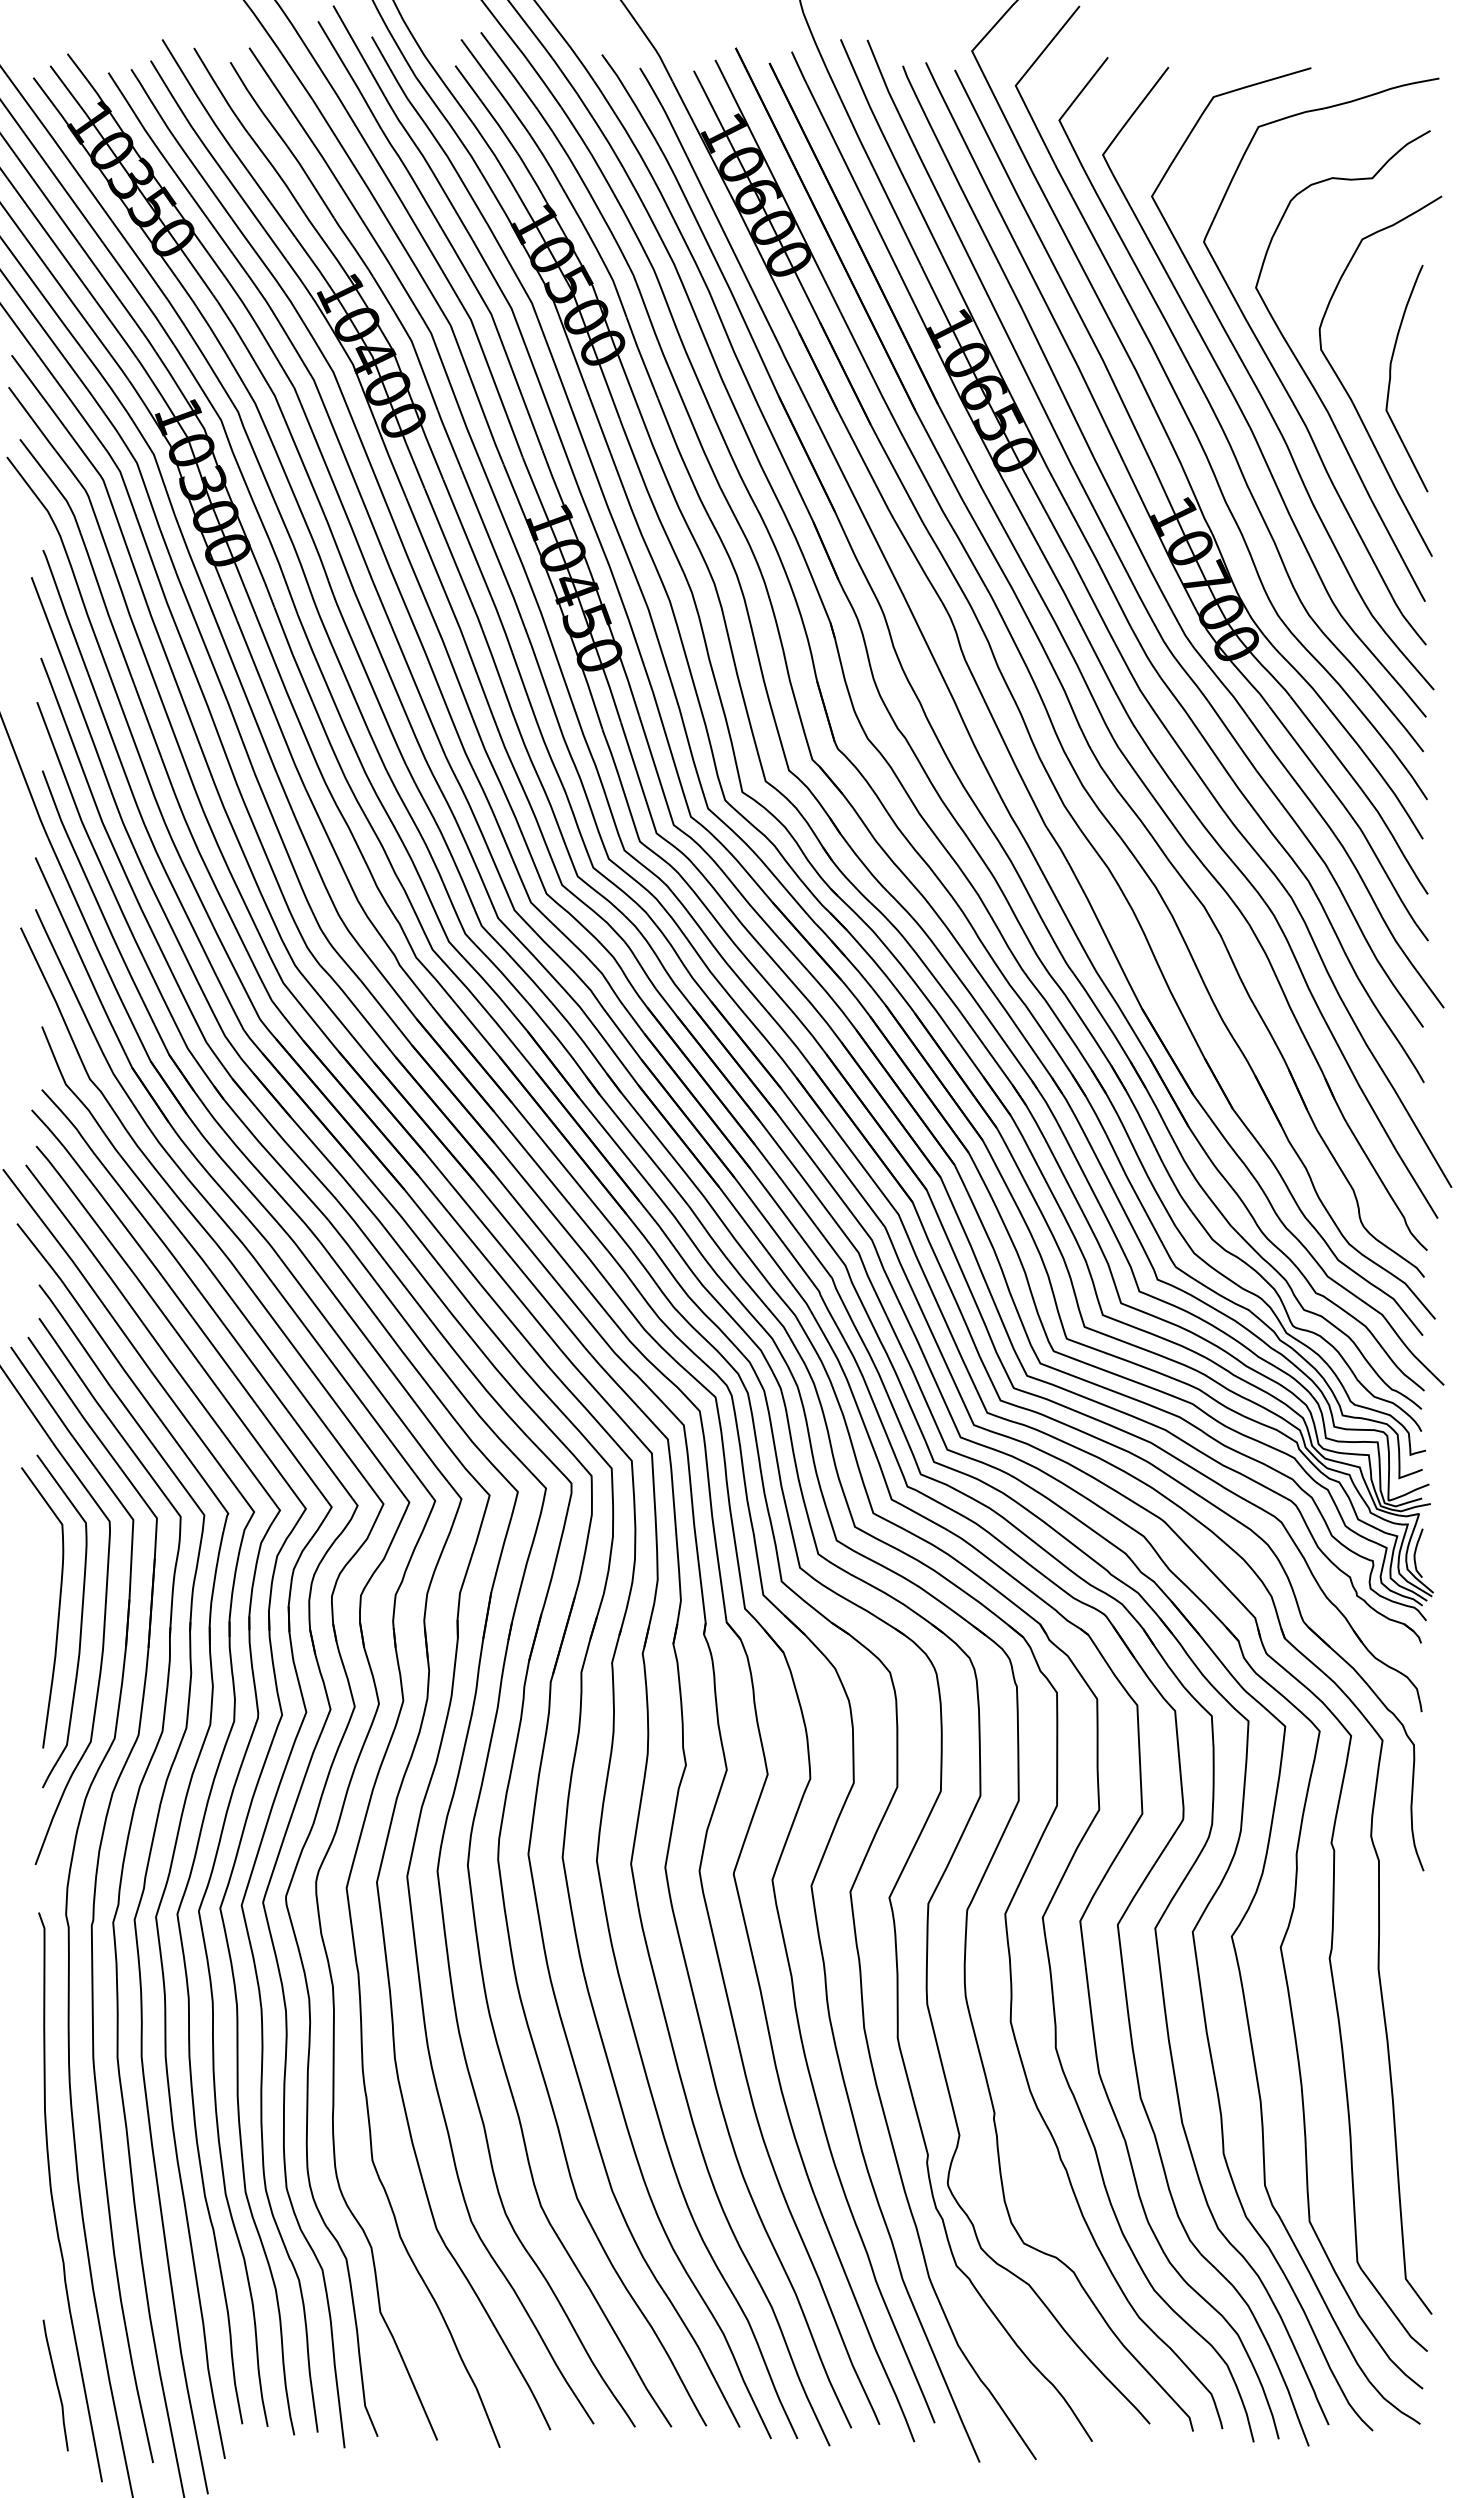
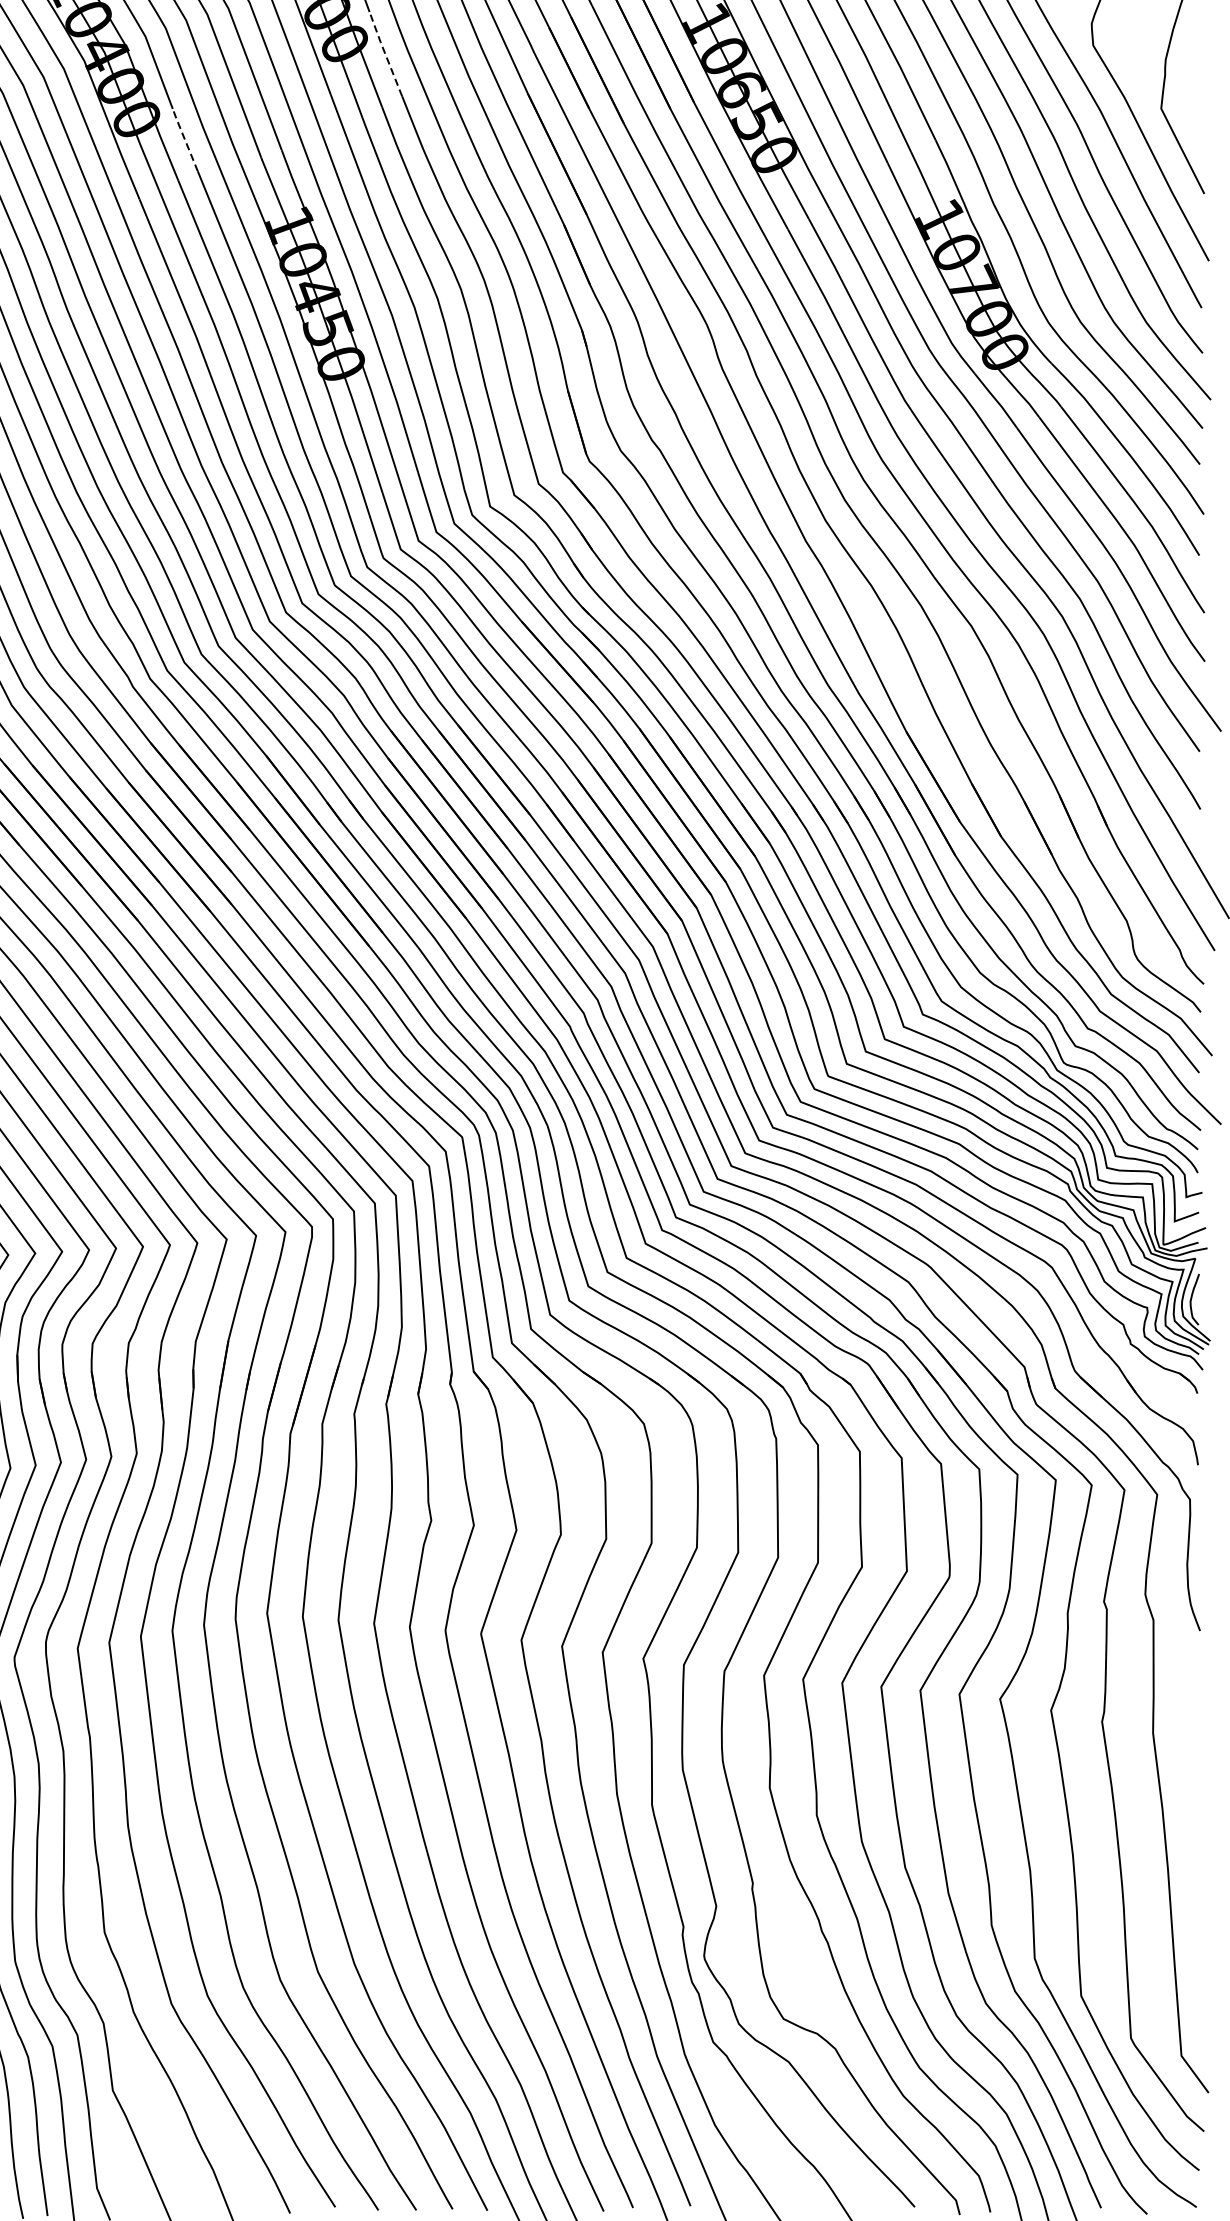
line: (641, 357) -> (384, 53), solid -> dashed
line: (449, 439) -> (184, 139), solid -> dashed

